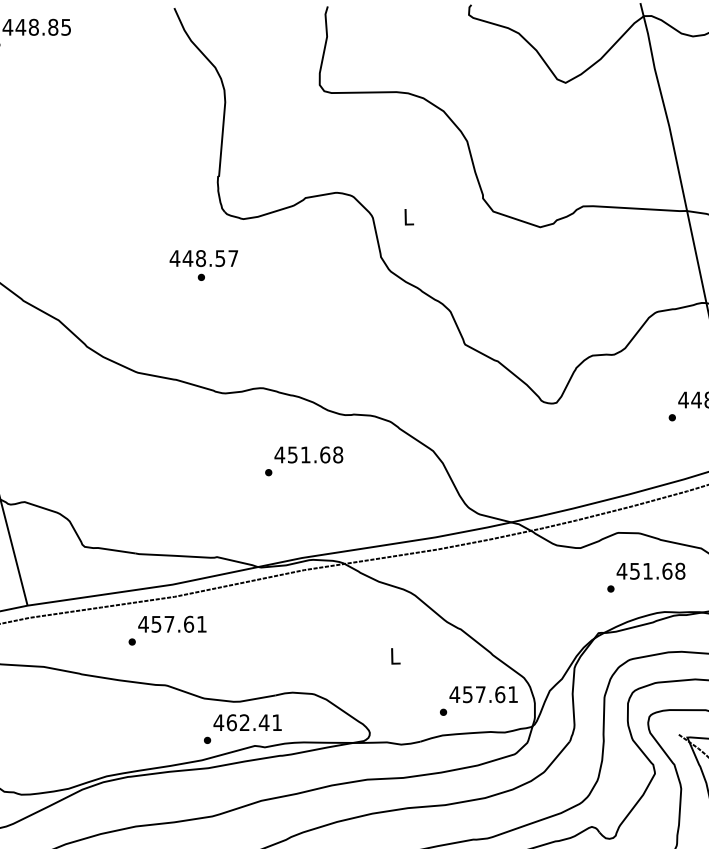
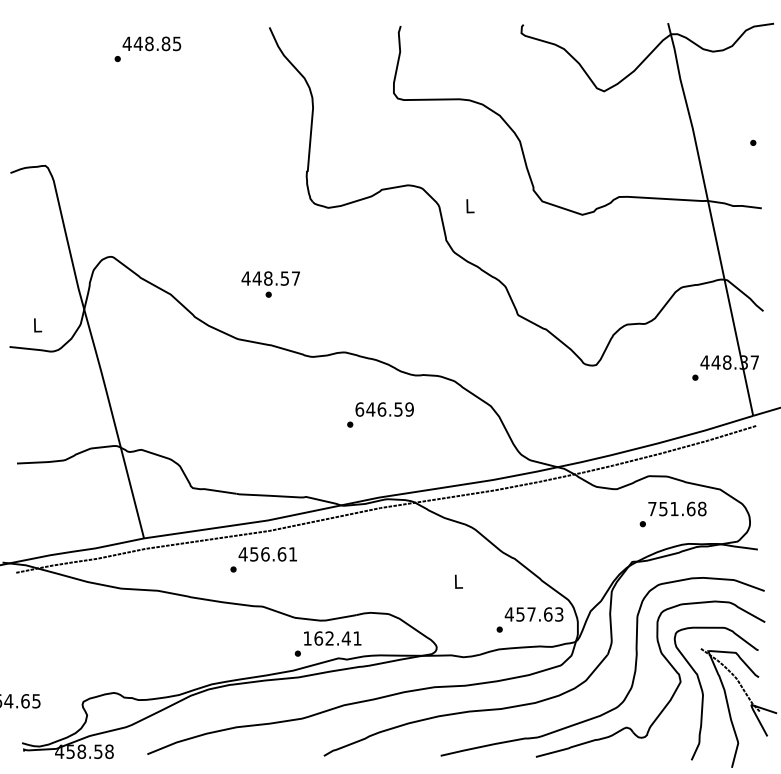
text: (203, 265) -> (270, 284), moved
text: (308, 454) -> (384, 409), 451.68 -> 646.59
text: (621, 571) -> (651, 509), 451.68 -> 751.68
text: (169, 624) -> (265, 554), 457.61 -> 456.61
text: (513, 694) -> (559, 614), 457.61 -> 457.63
text: (218, 722) -> (307, 638), 462.41 -> 162.41

